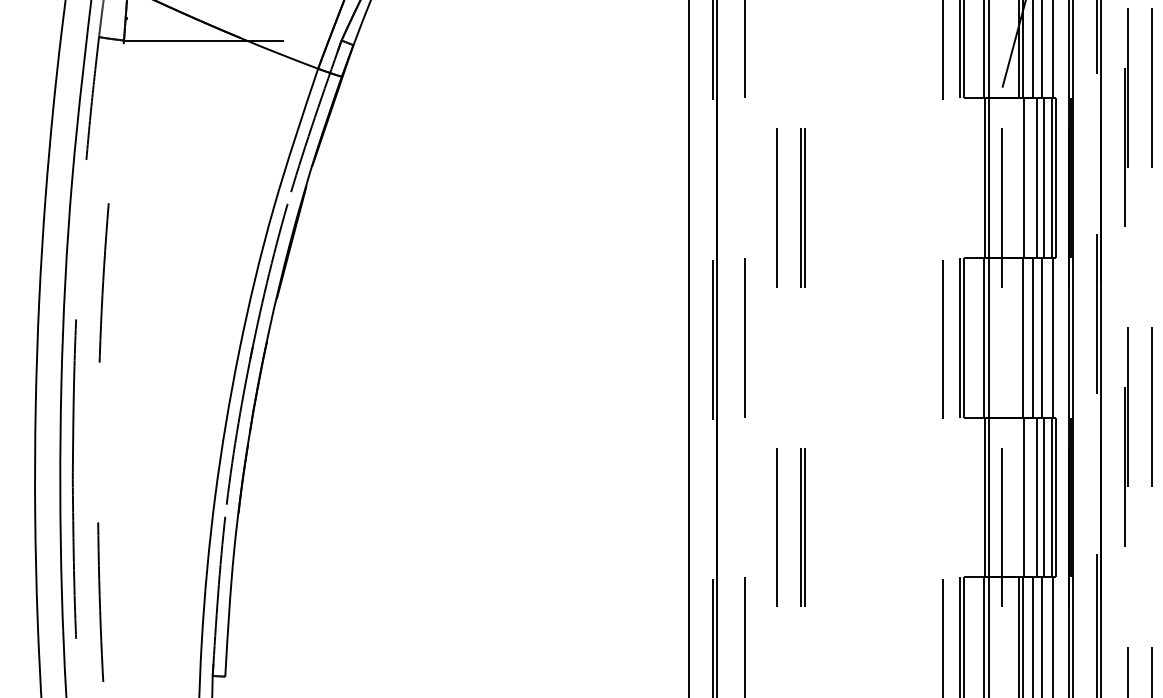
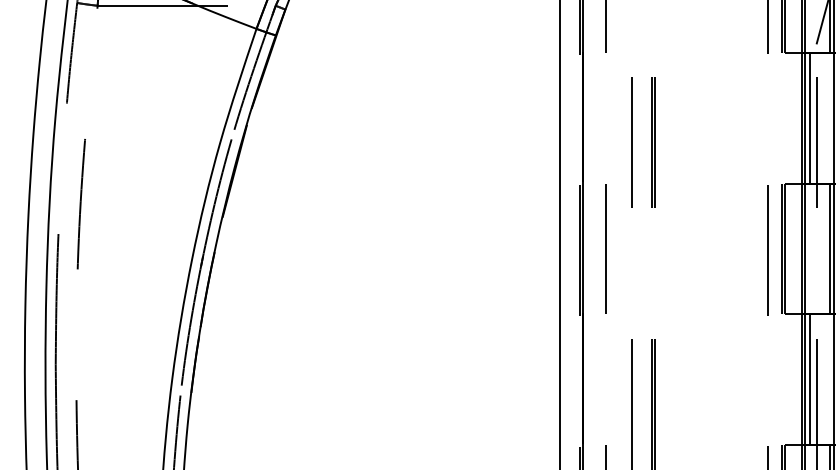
line: (994, 177) -> (810, 117), added
line: (1018, 337) -> (829, 248), added
line: (994, 497) -> (810, 379), added

